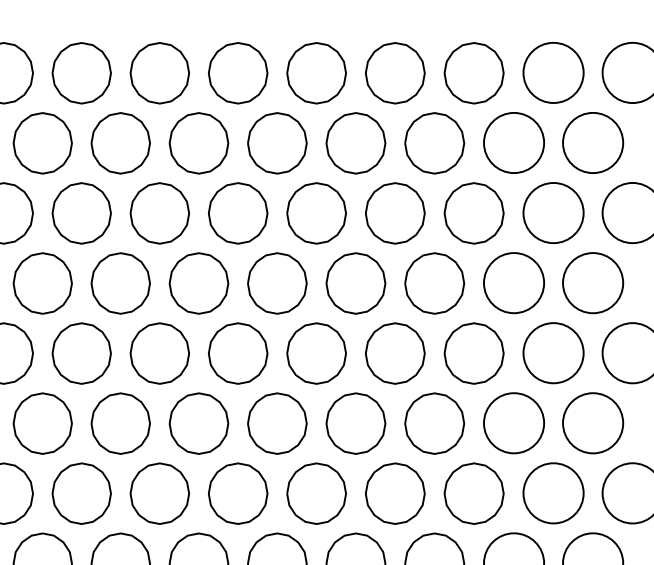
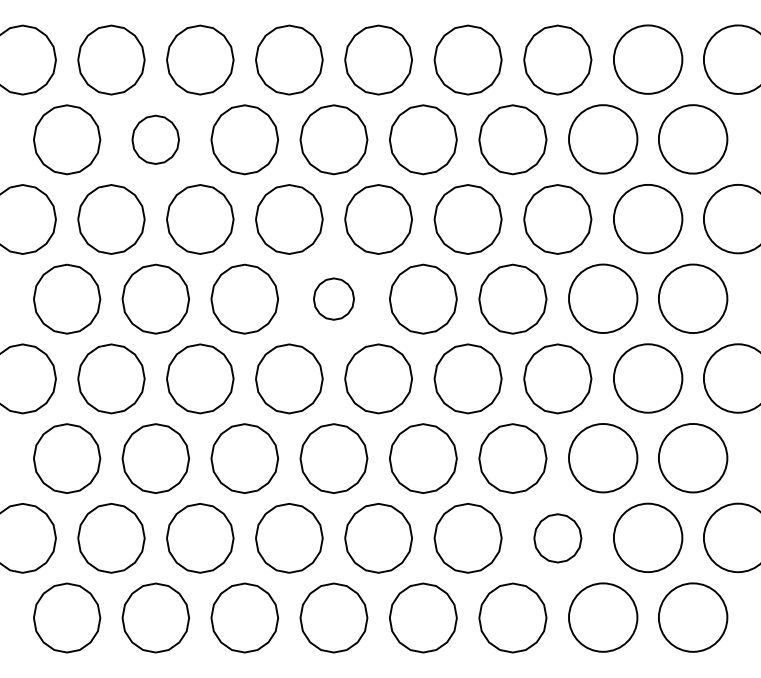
part: (120, 143) -> (155, 139), size x0.7
part: (276, 282) -> (333, 298), size x0.6
part: (473, 493) -> (557, 538), size x0.7

